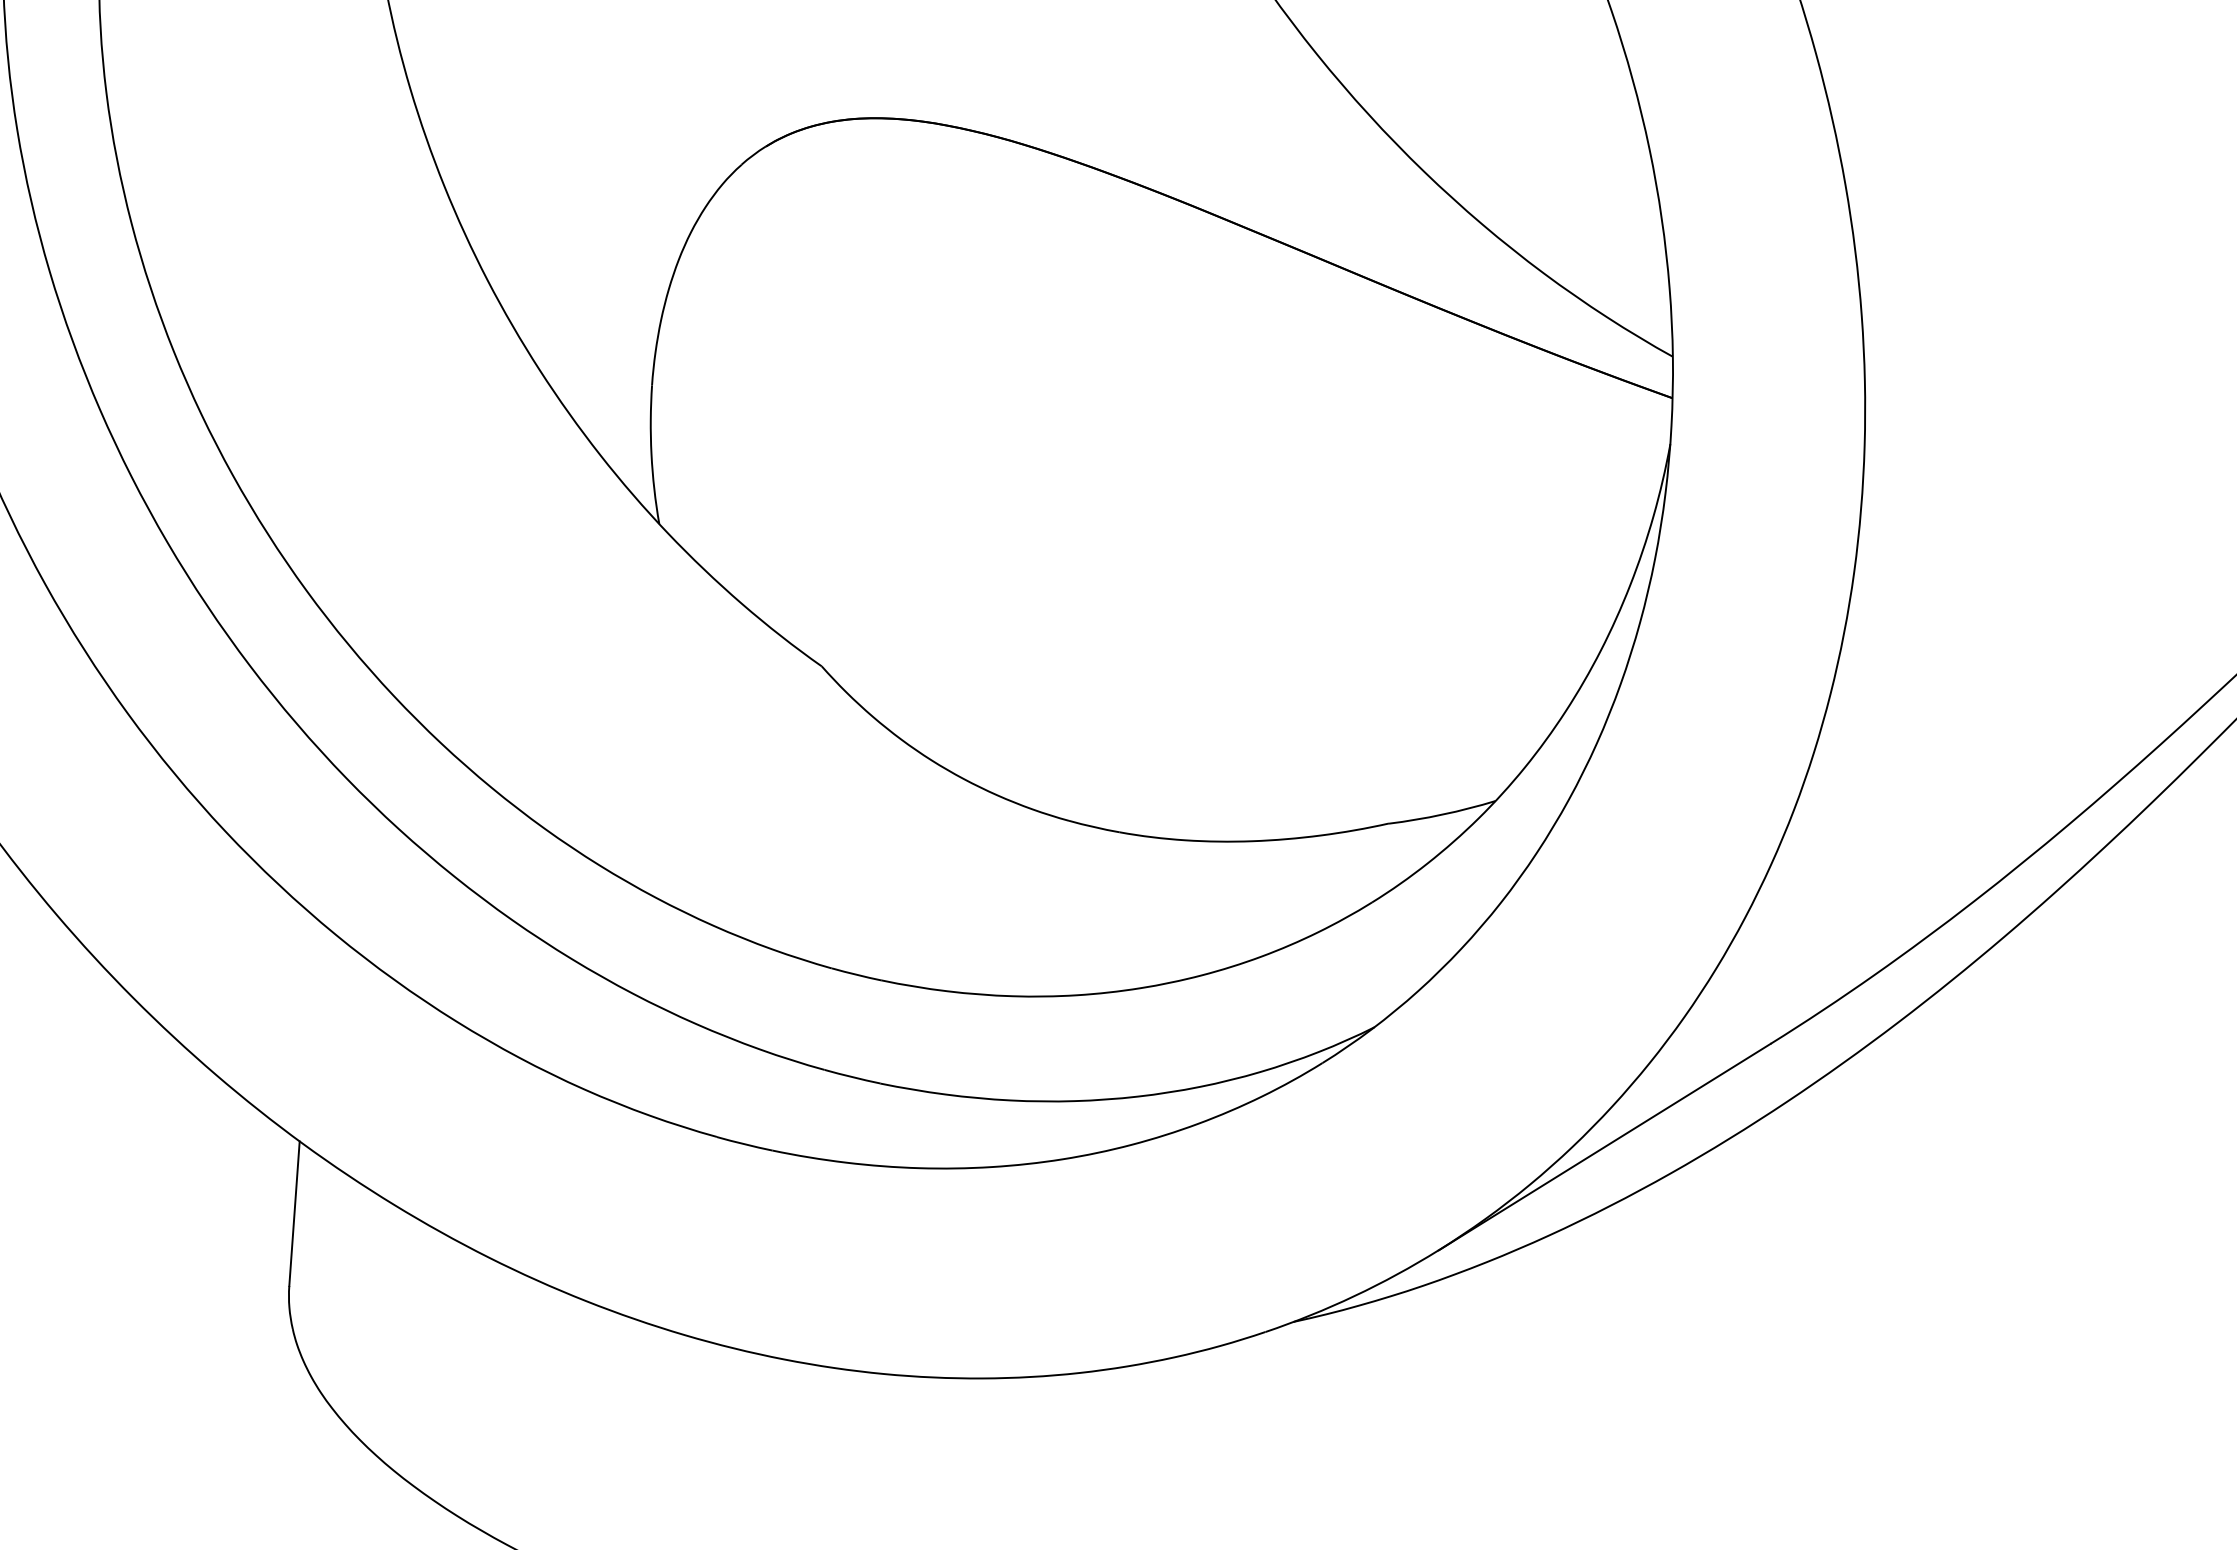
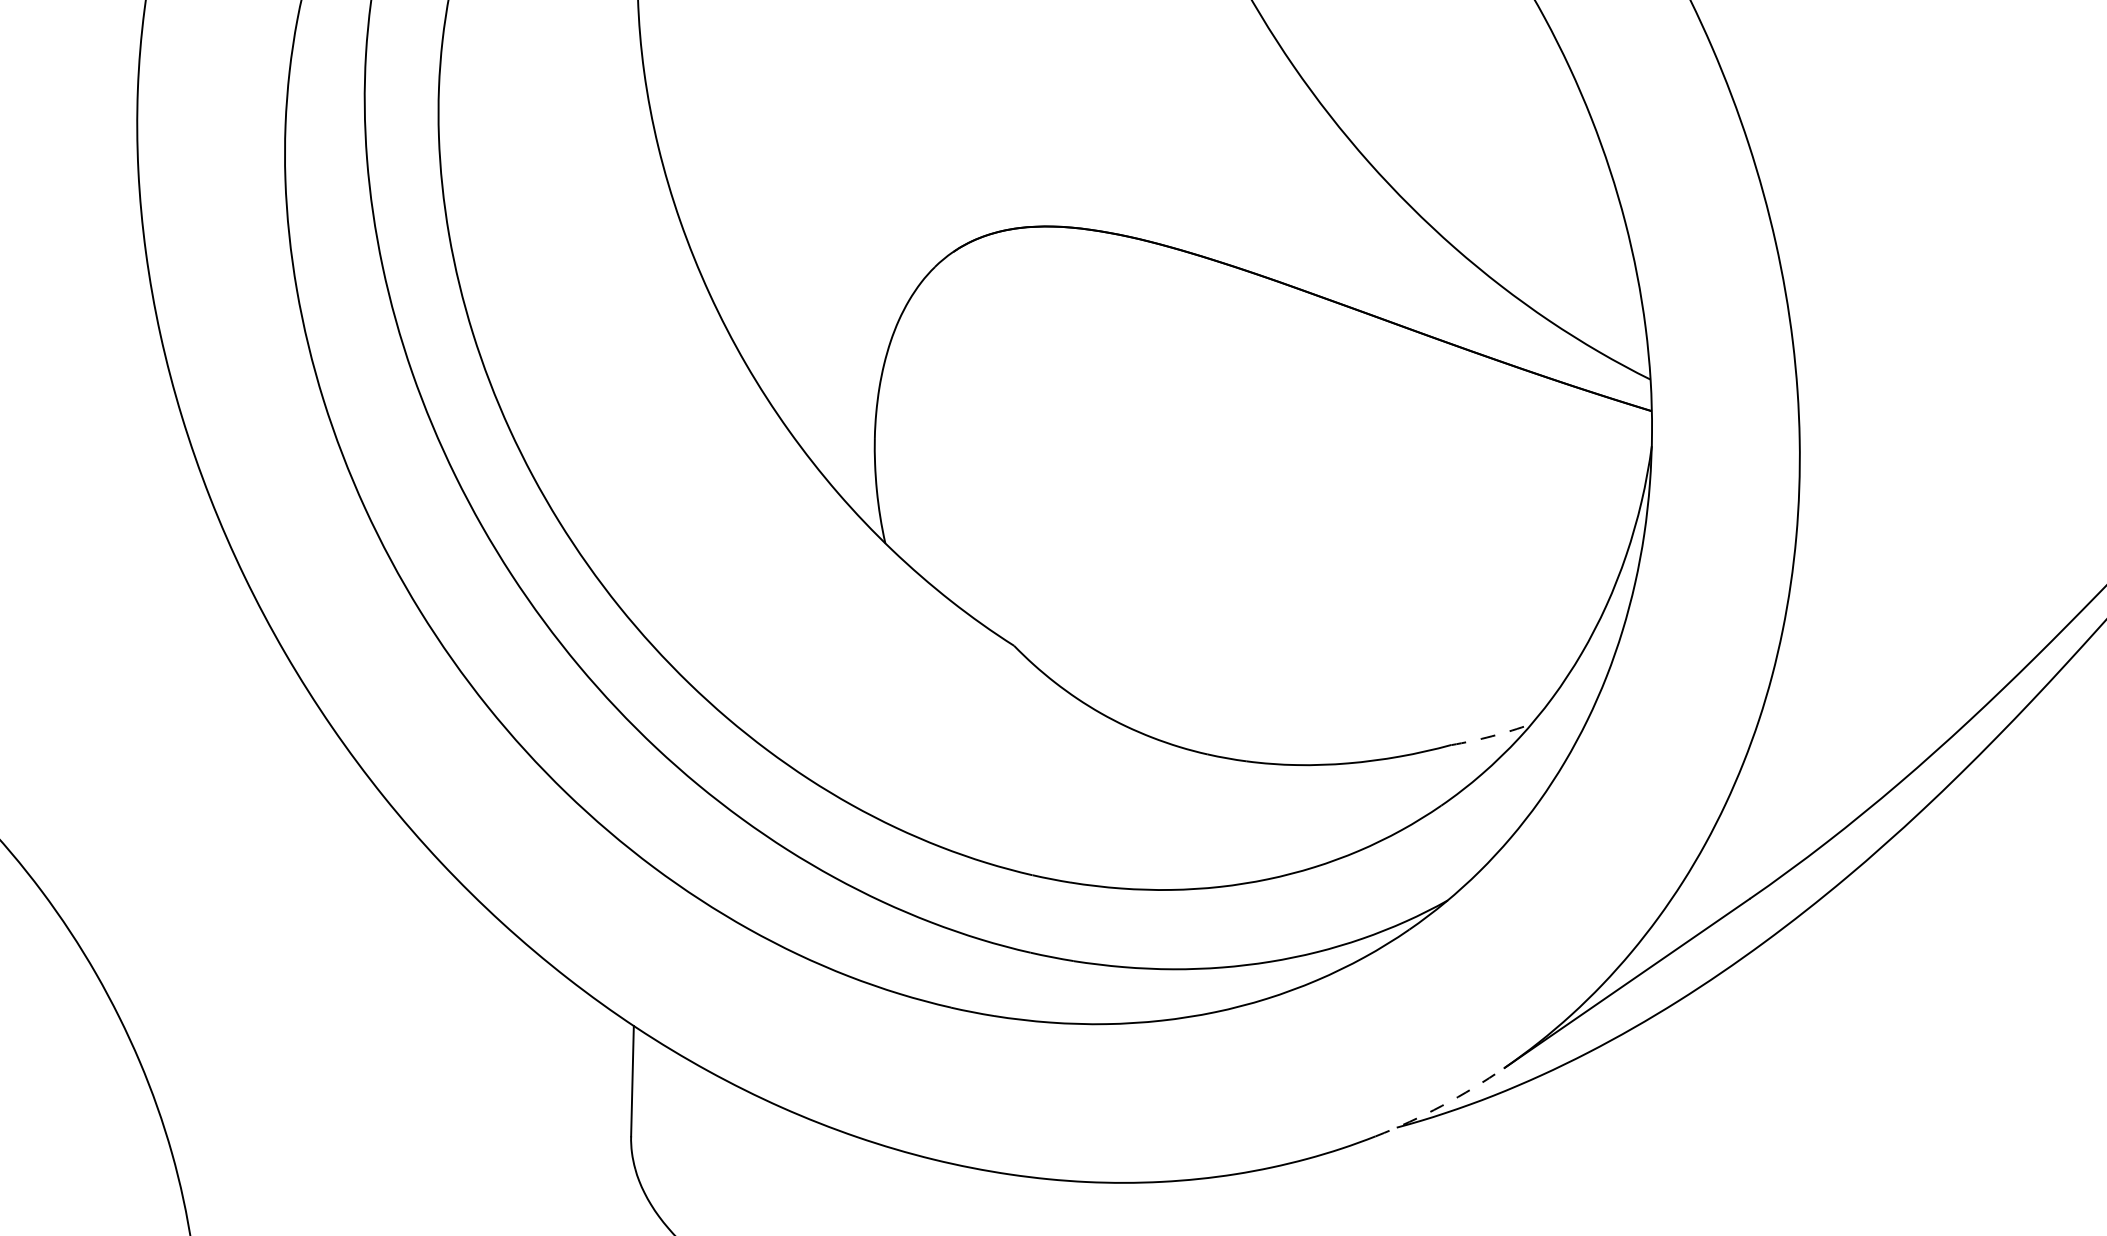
arc: (1443, 814) -> (1492, 736), solid -> dashed
arc: (1355, 1295) -> (1442, 1105), solid -> dashed

